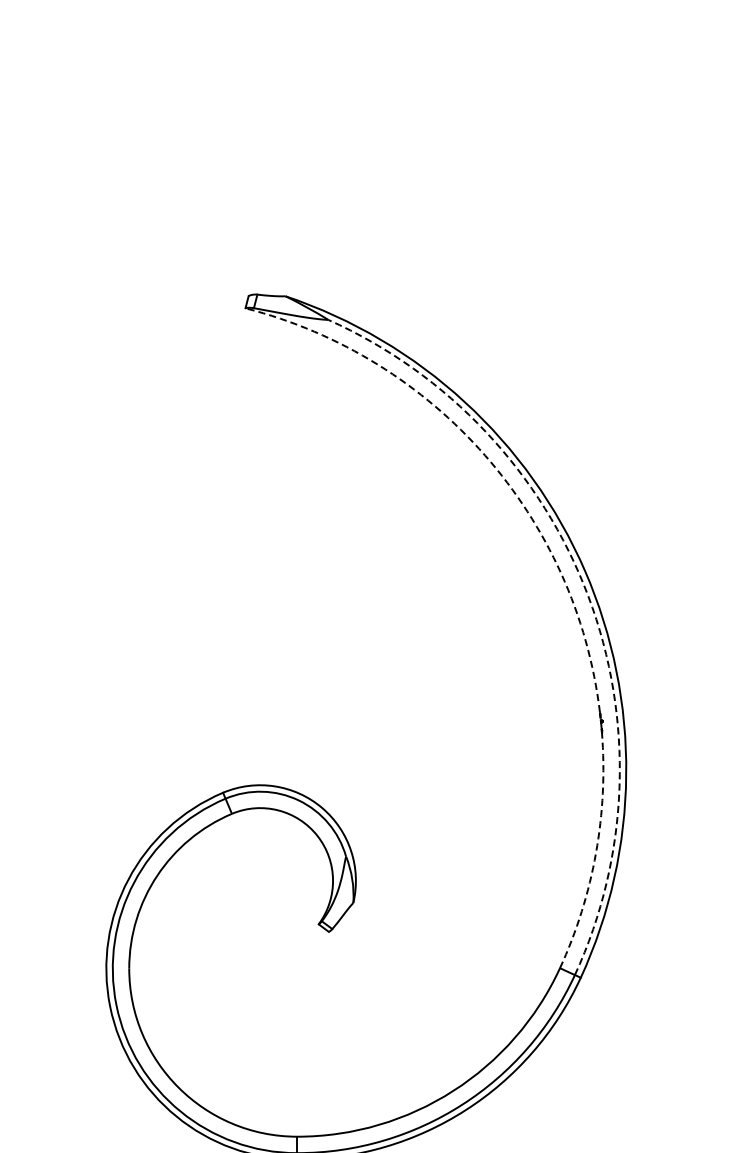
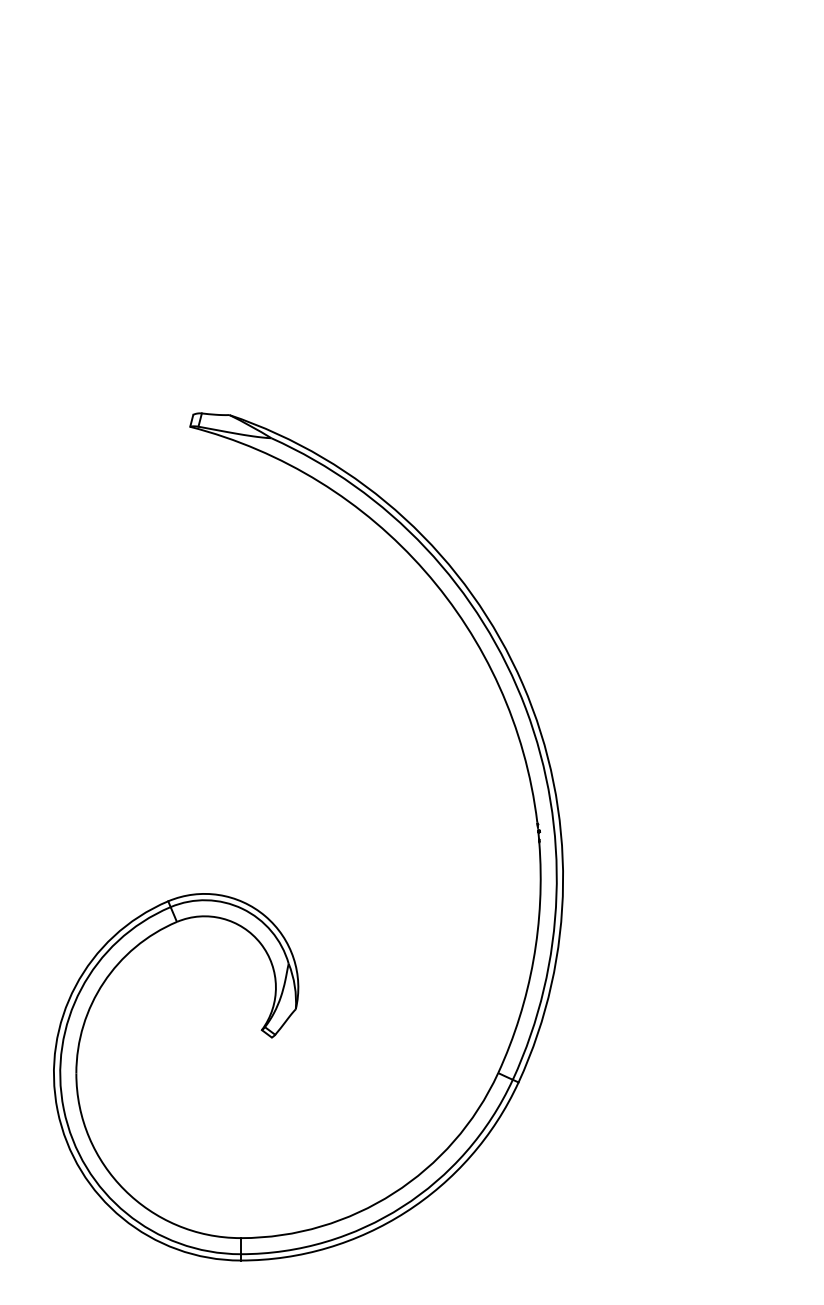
arc: (484, 456) -> (424, 571), dashed -> solid
arc: (587, 595) -> (525, 708), dashed -> solid
arc: (596, 853) -> (533, 960), dashed -> solid

